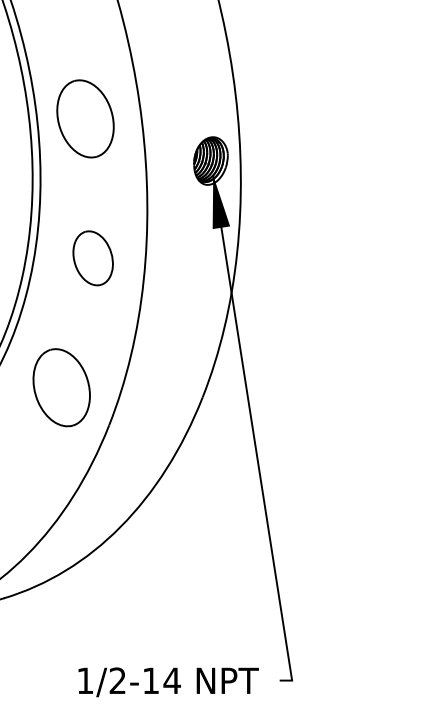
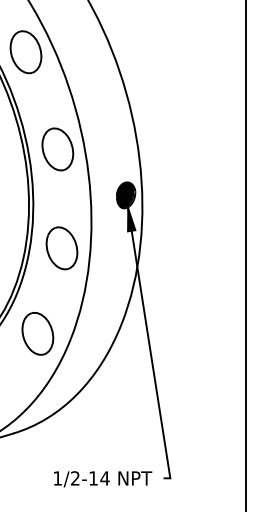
part: (84, 119) -> (57, 149), moved
part: (92, 258) -> (61, 248), size x1.43
part: (61, 387) -> (37, 333), moved

